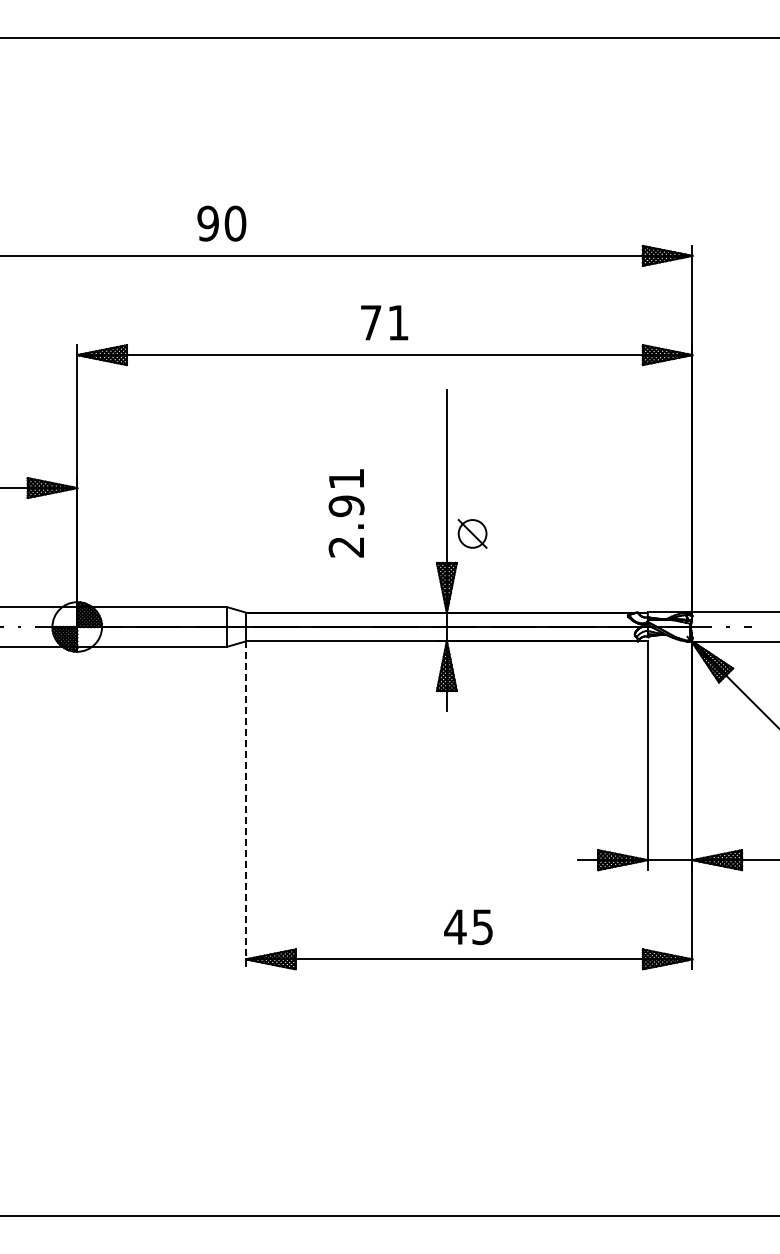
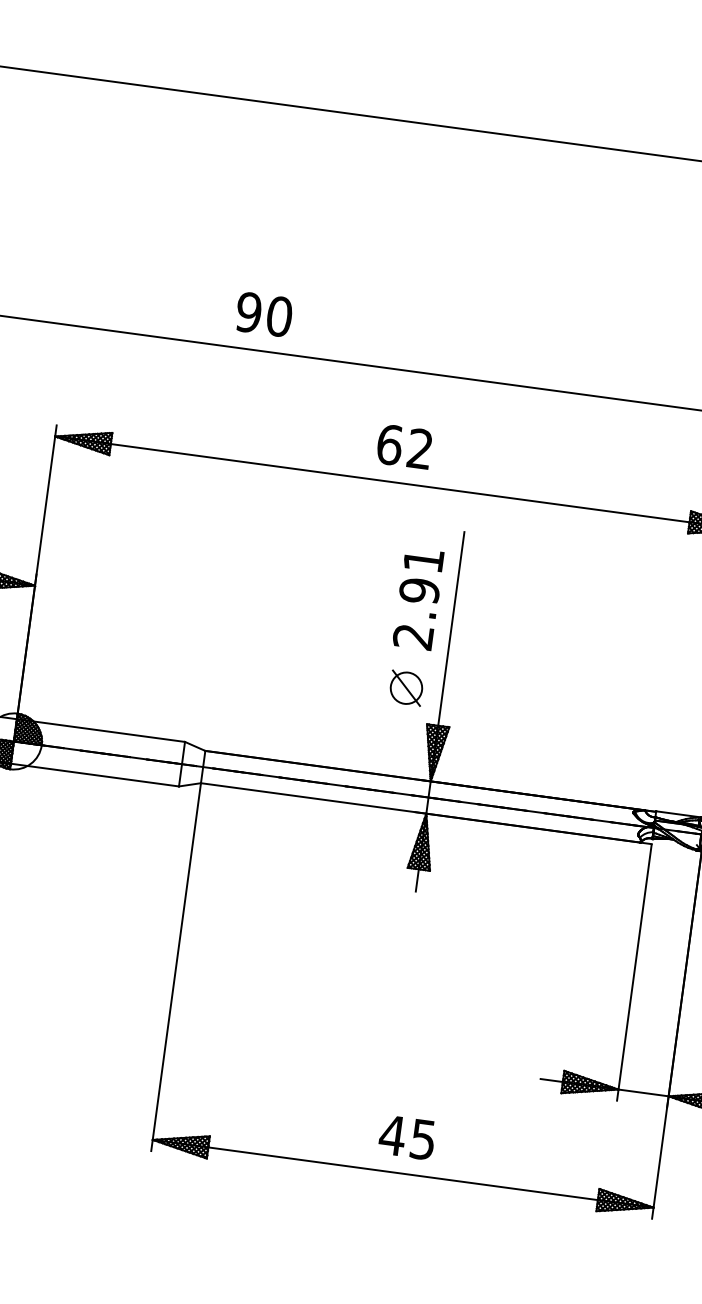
text: (221, 223) -> (263, 314), moved
text: (384, 322) -> (404, 446), 71 -> 62
text: (346, 513) -> (418, 599), moved
part: (472, 533) -> (406, 687), moved
line: (245, 805) -> (175, 967), dashed -> solid

